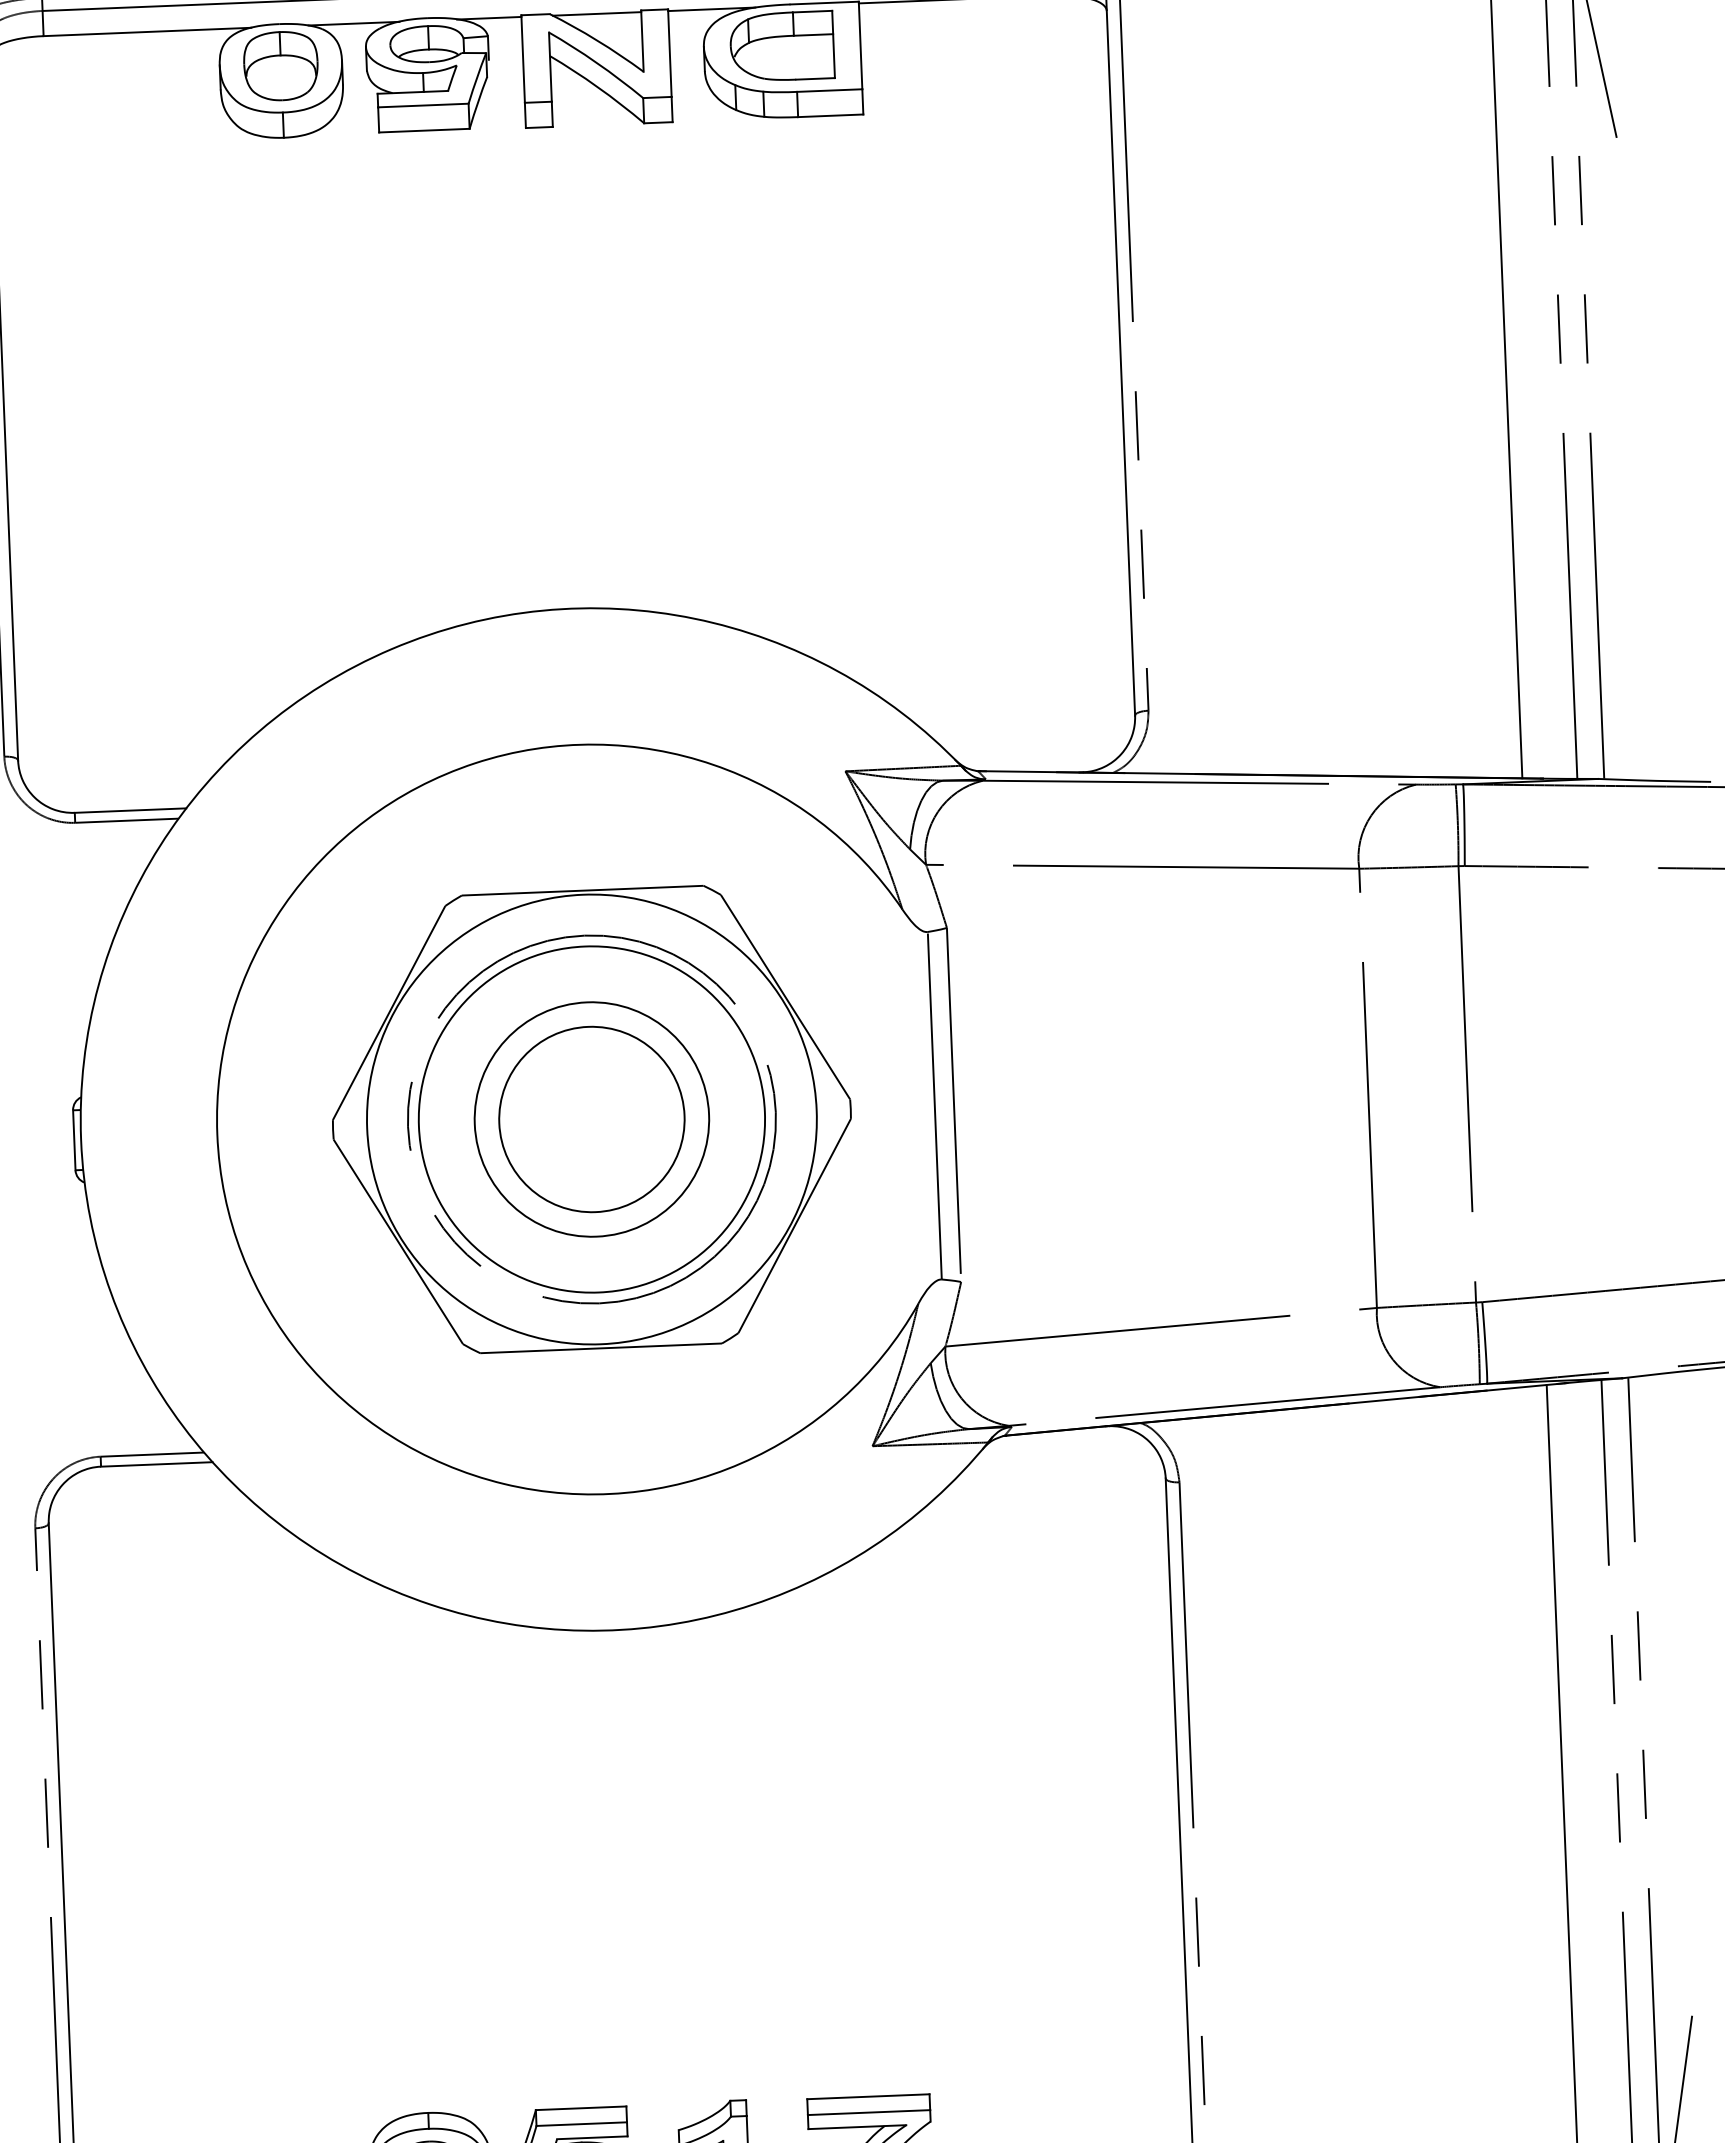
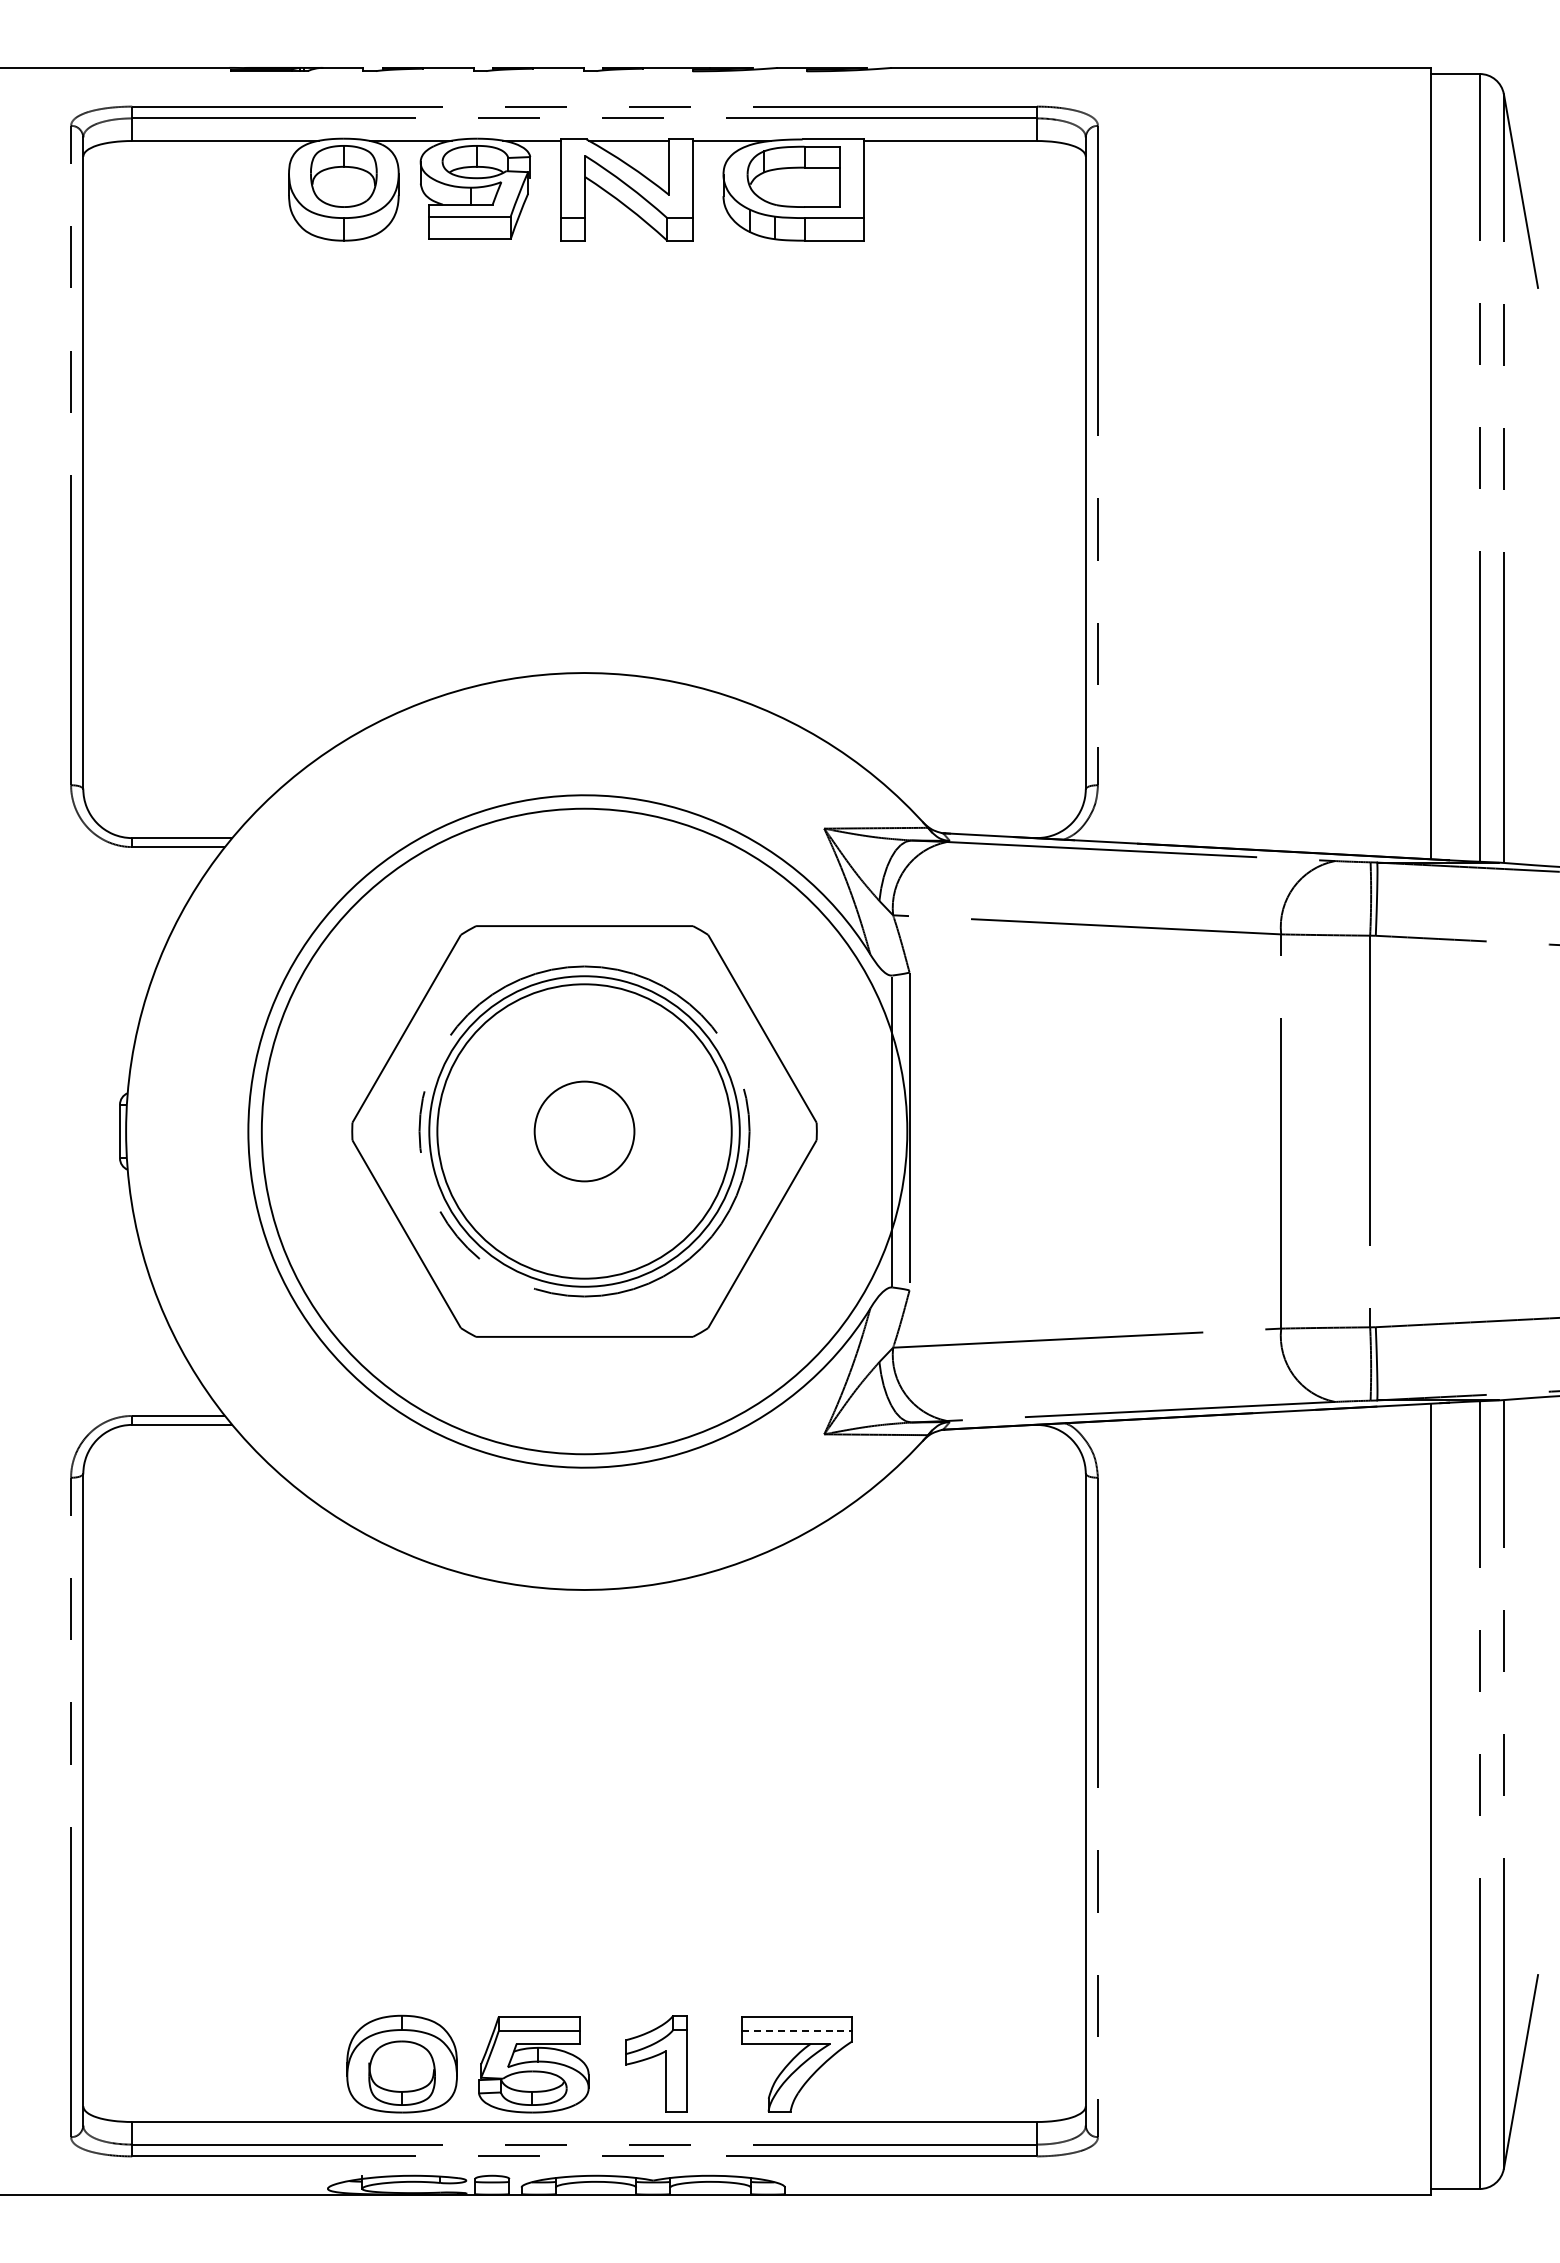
circle: (591, 1119) -> (584, 1131), size x0.6
circle: (591, 1119) -> (584, 1131), size x1.4
circle: (591, 1119) -> (584, 1131), size x1.6
line: (869, 2112) -> (797, 2031), solid -> dashed

